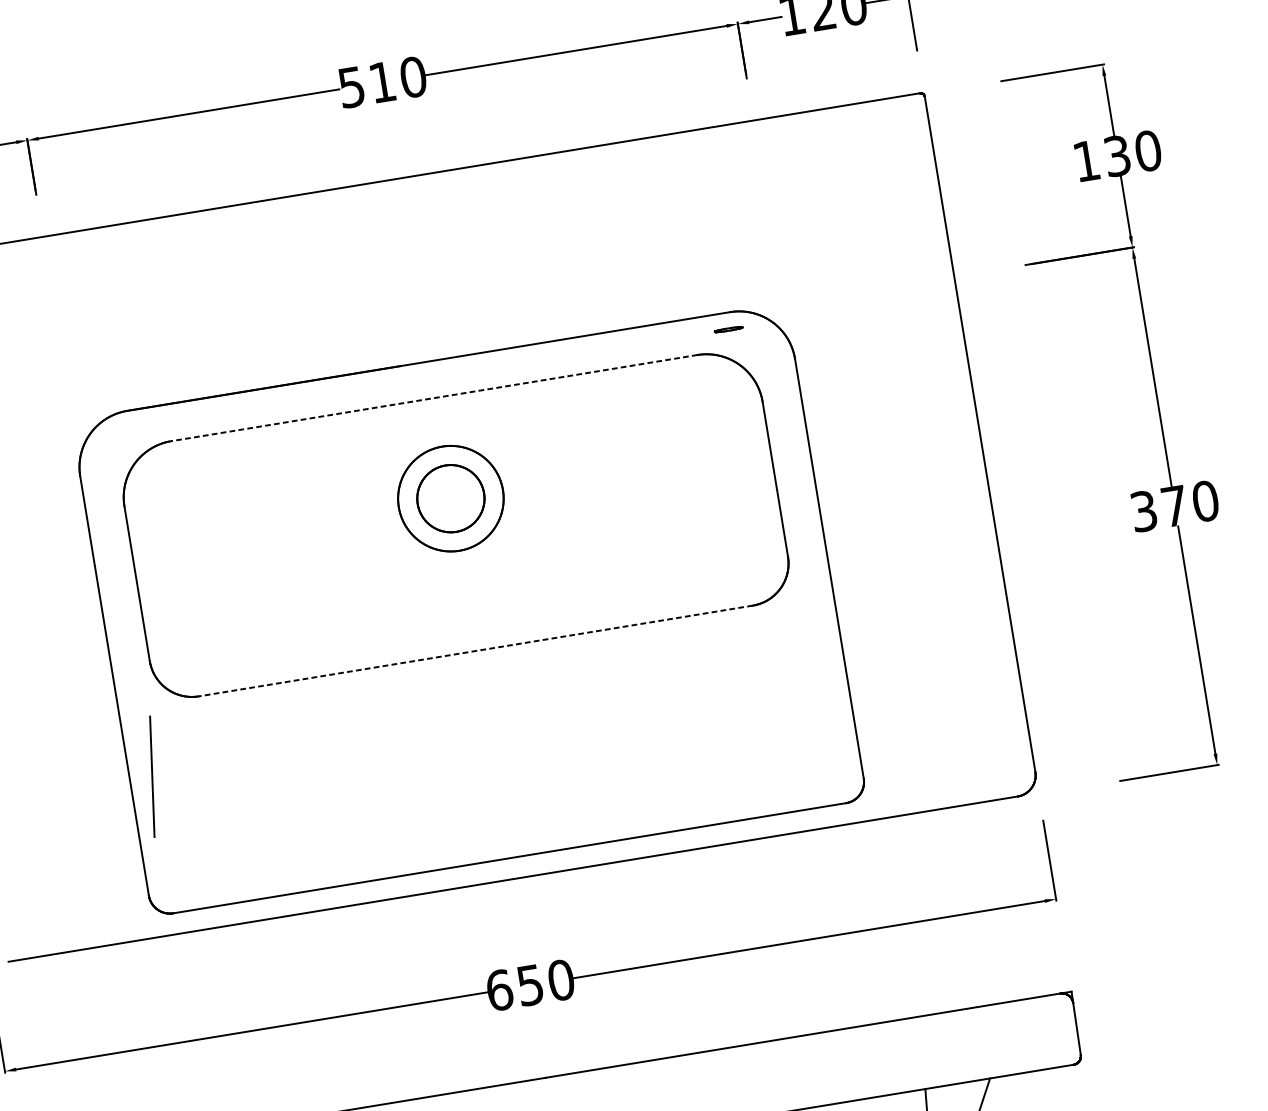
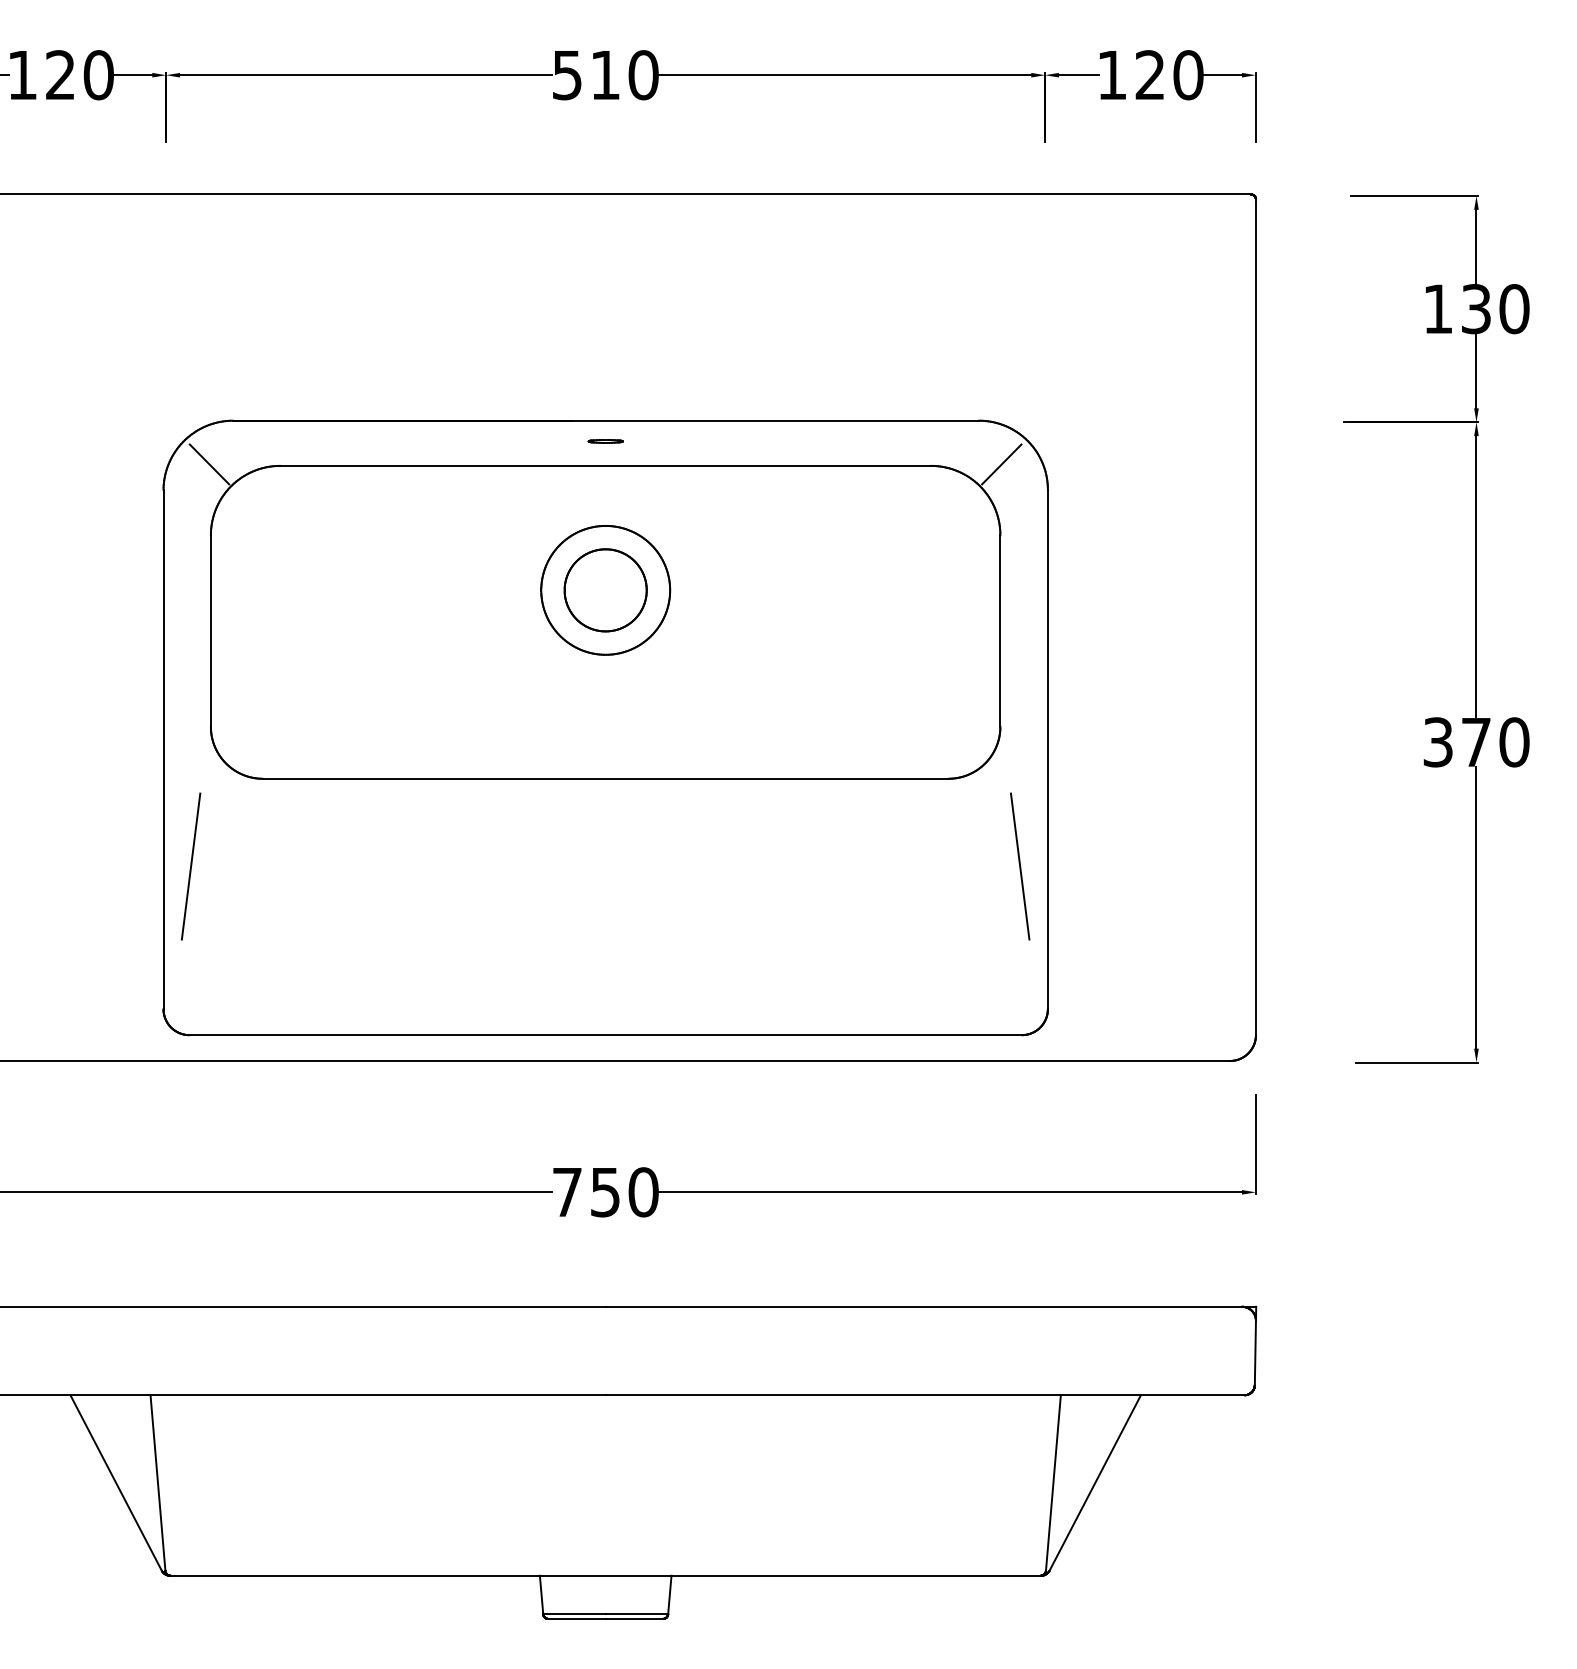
line: (728, 328) -> (605, 440), moved
line: (754, 344) -> (1001, 464), added
line: (434, 397) -> (605, 465), dashed -> solid
line: (113, 449) -> (209, 464), added
line: (475, 650) -> (605, 778), dashed -> solid
line: (821, 667) -> (1019, 866), added
text: (499, 990) -> (567, 1192), 650 -> 750

